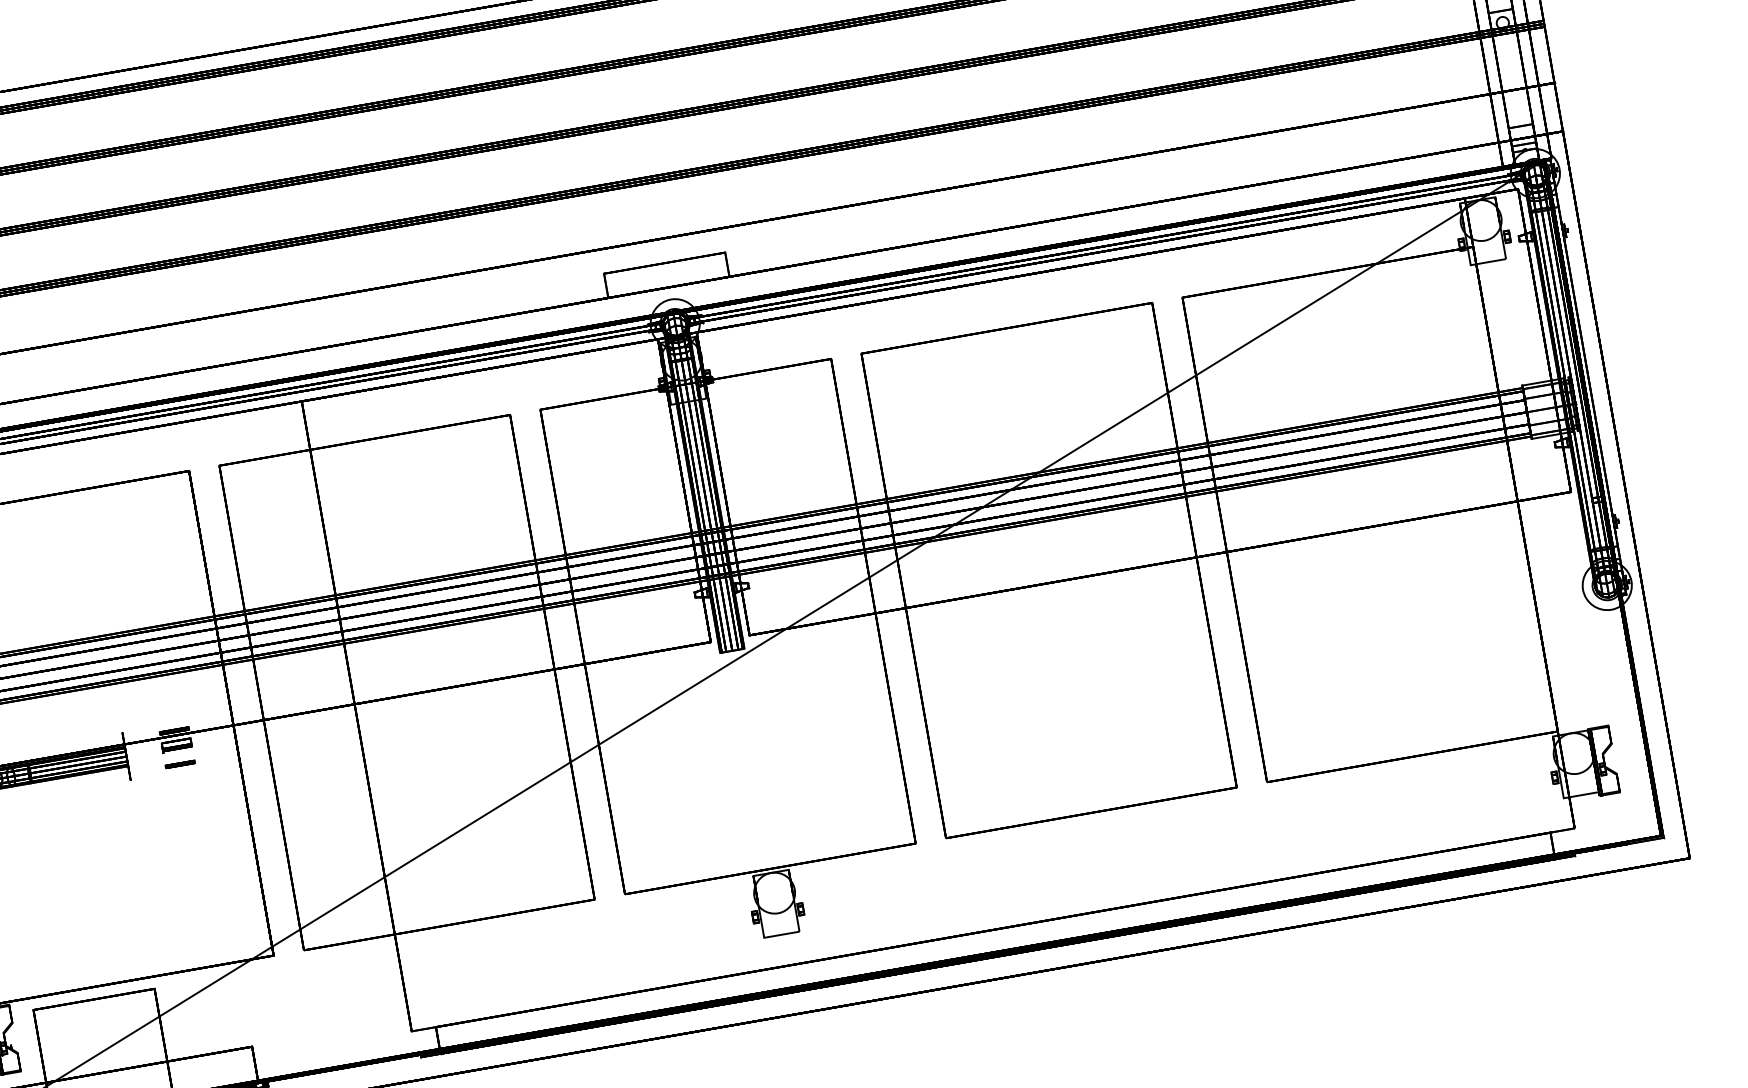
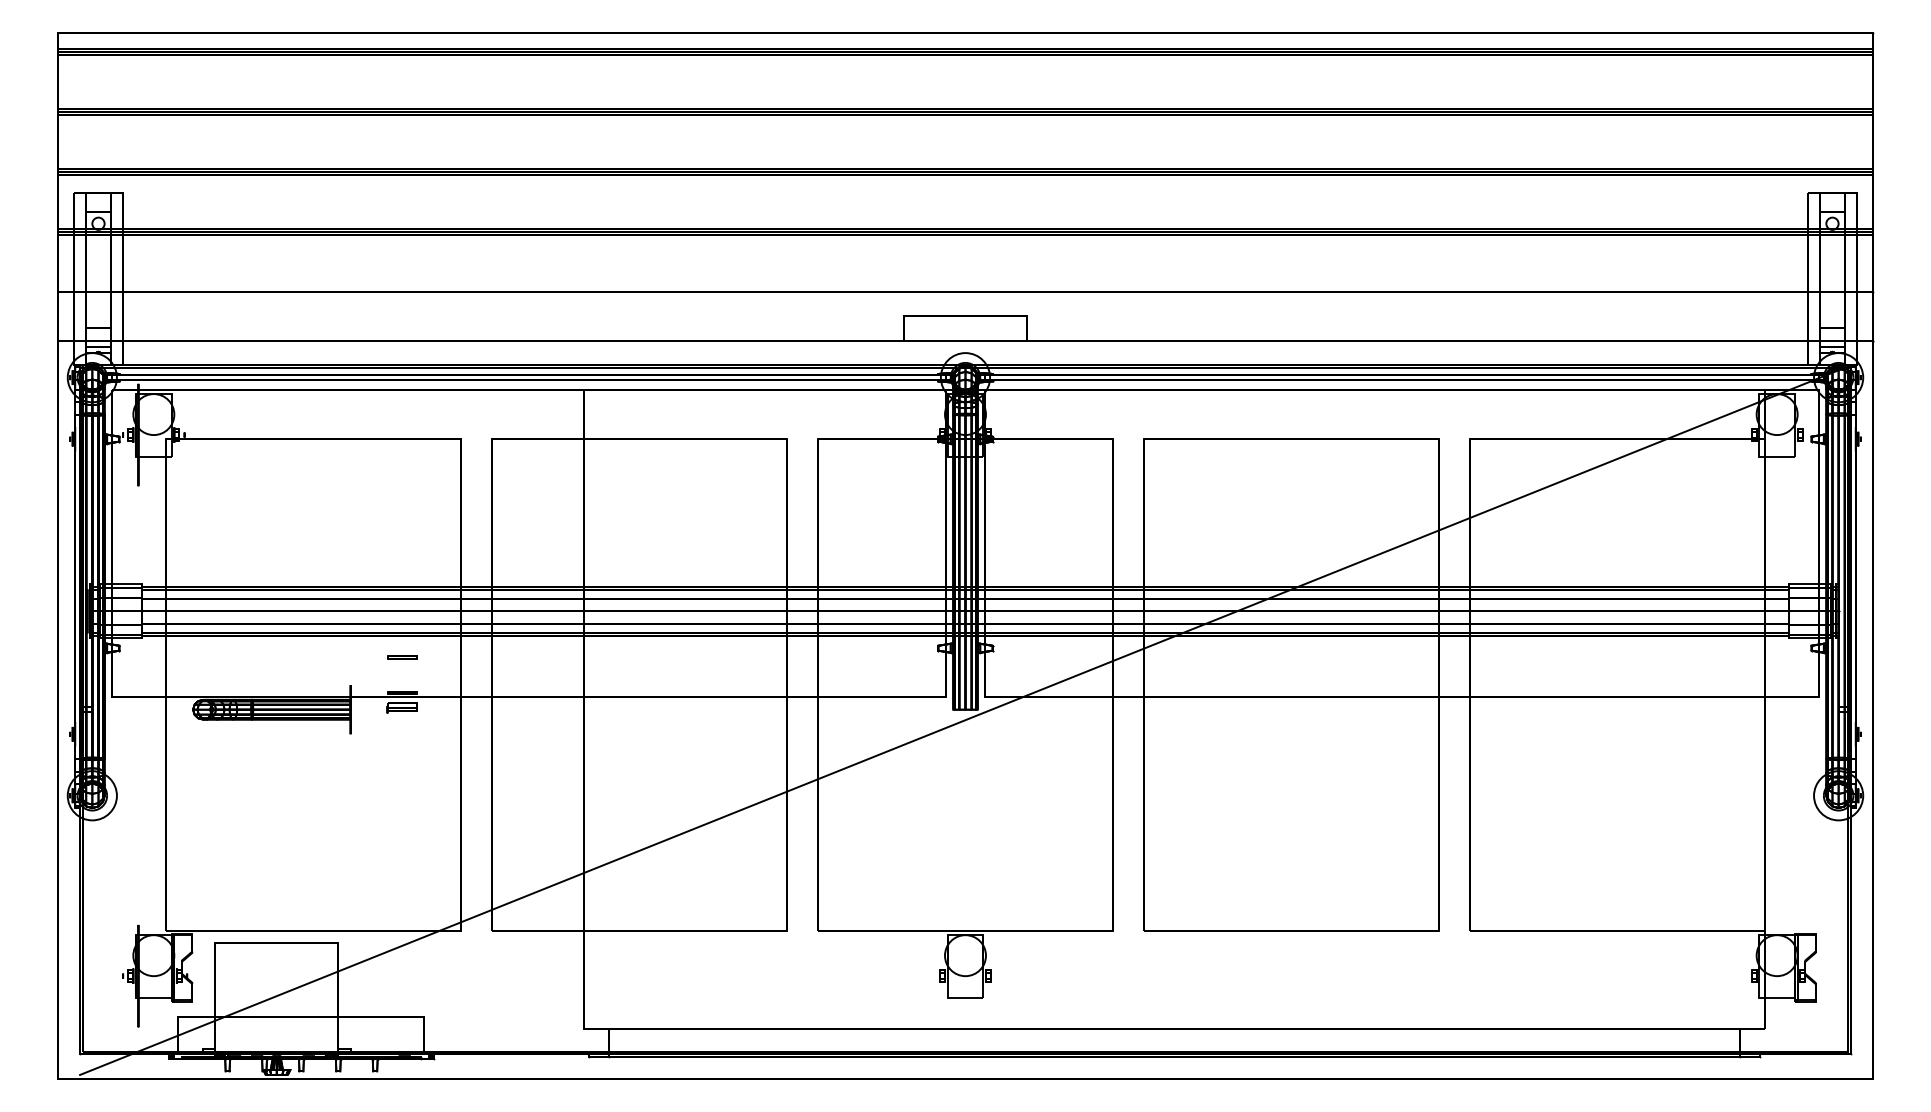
line: (180, 763) -> (402, 656), moved

